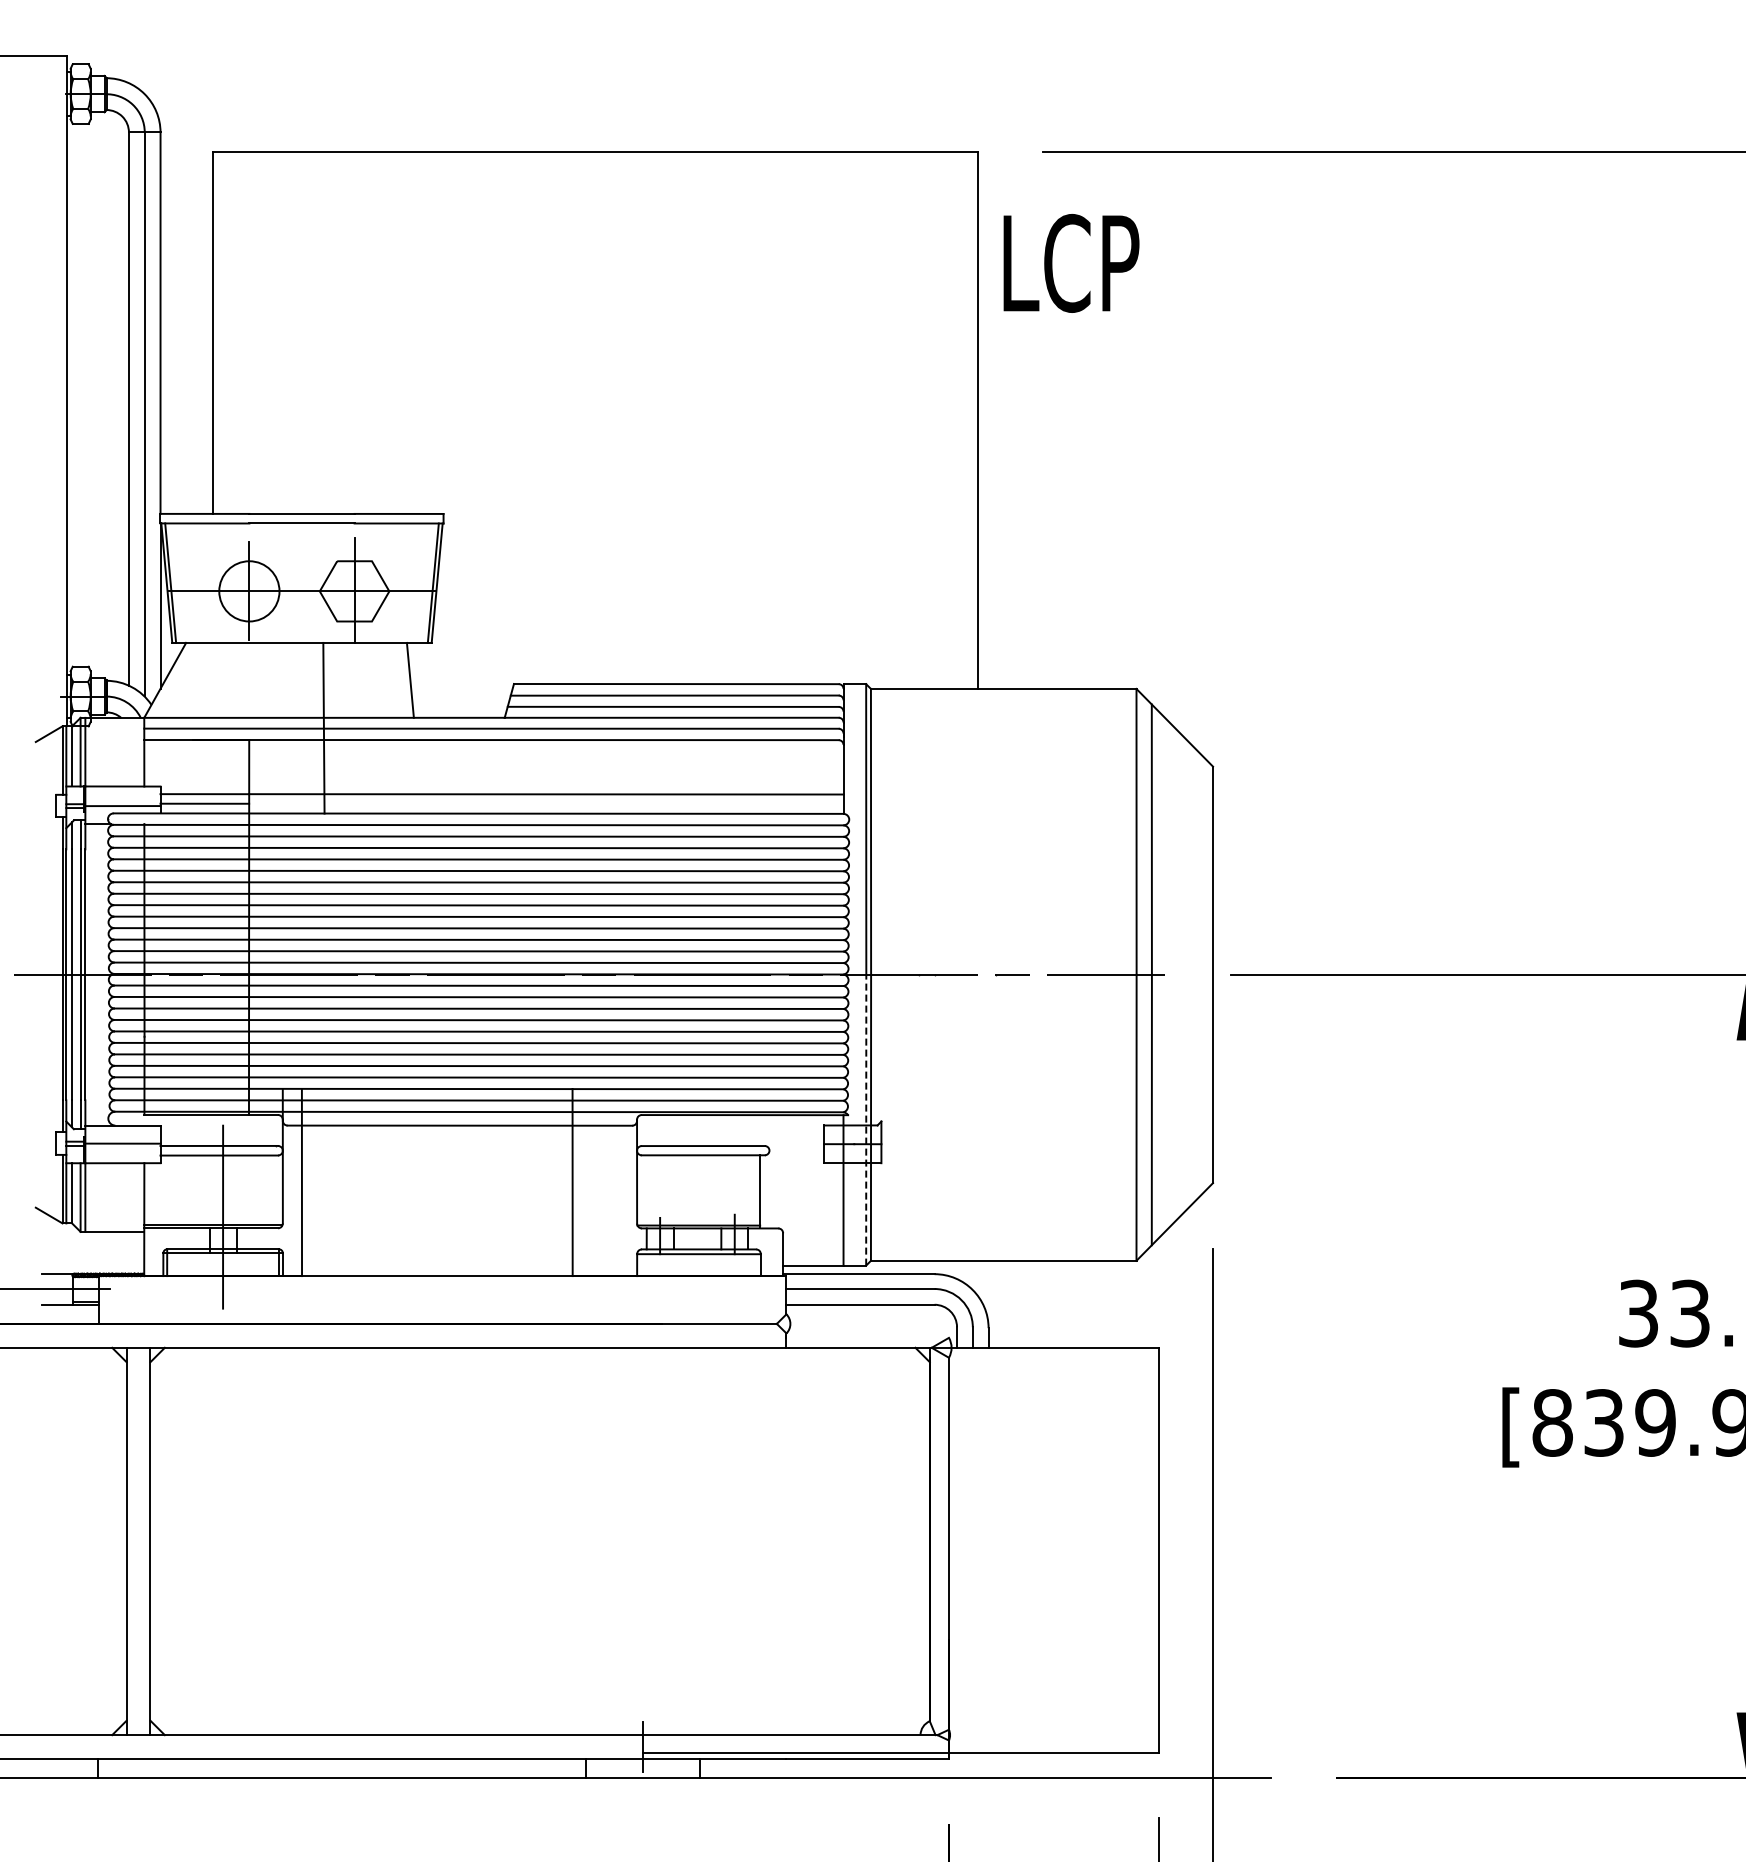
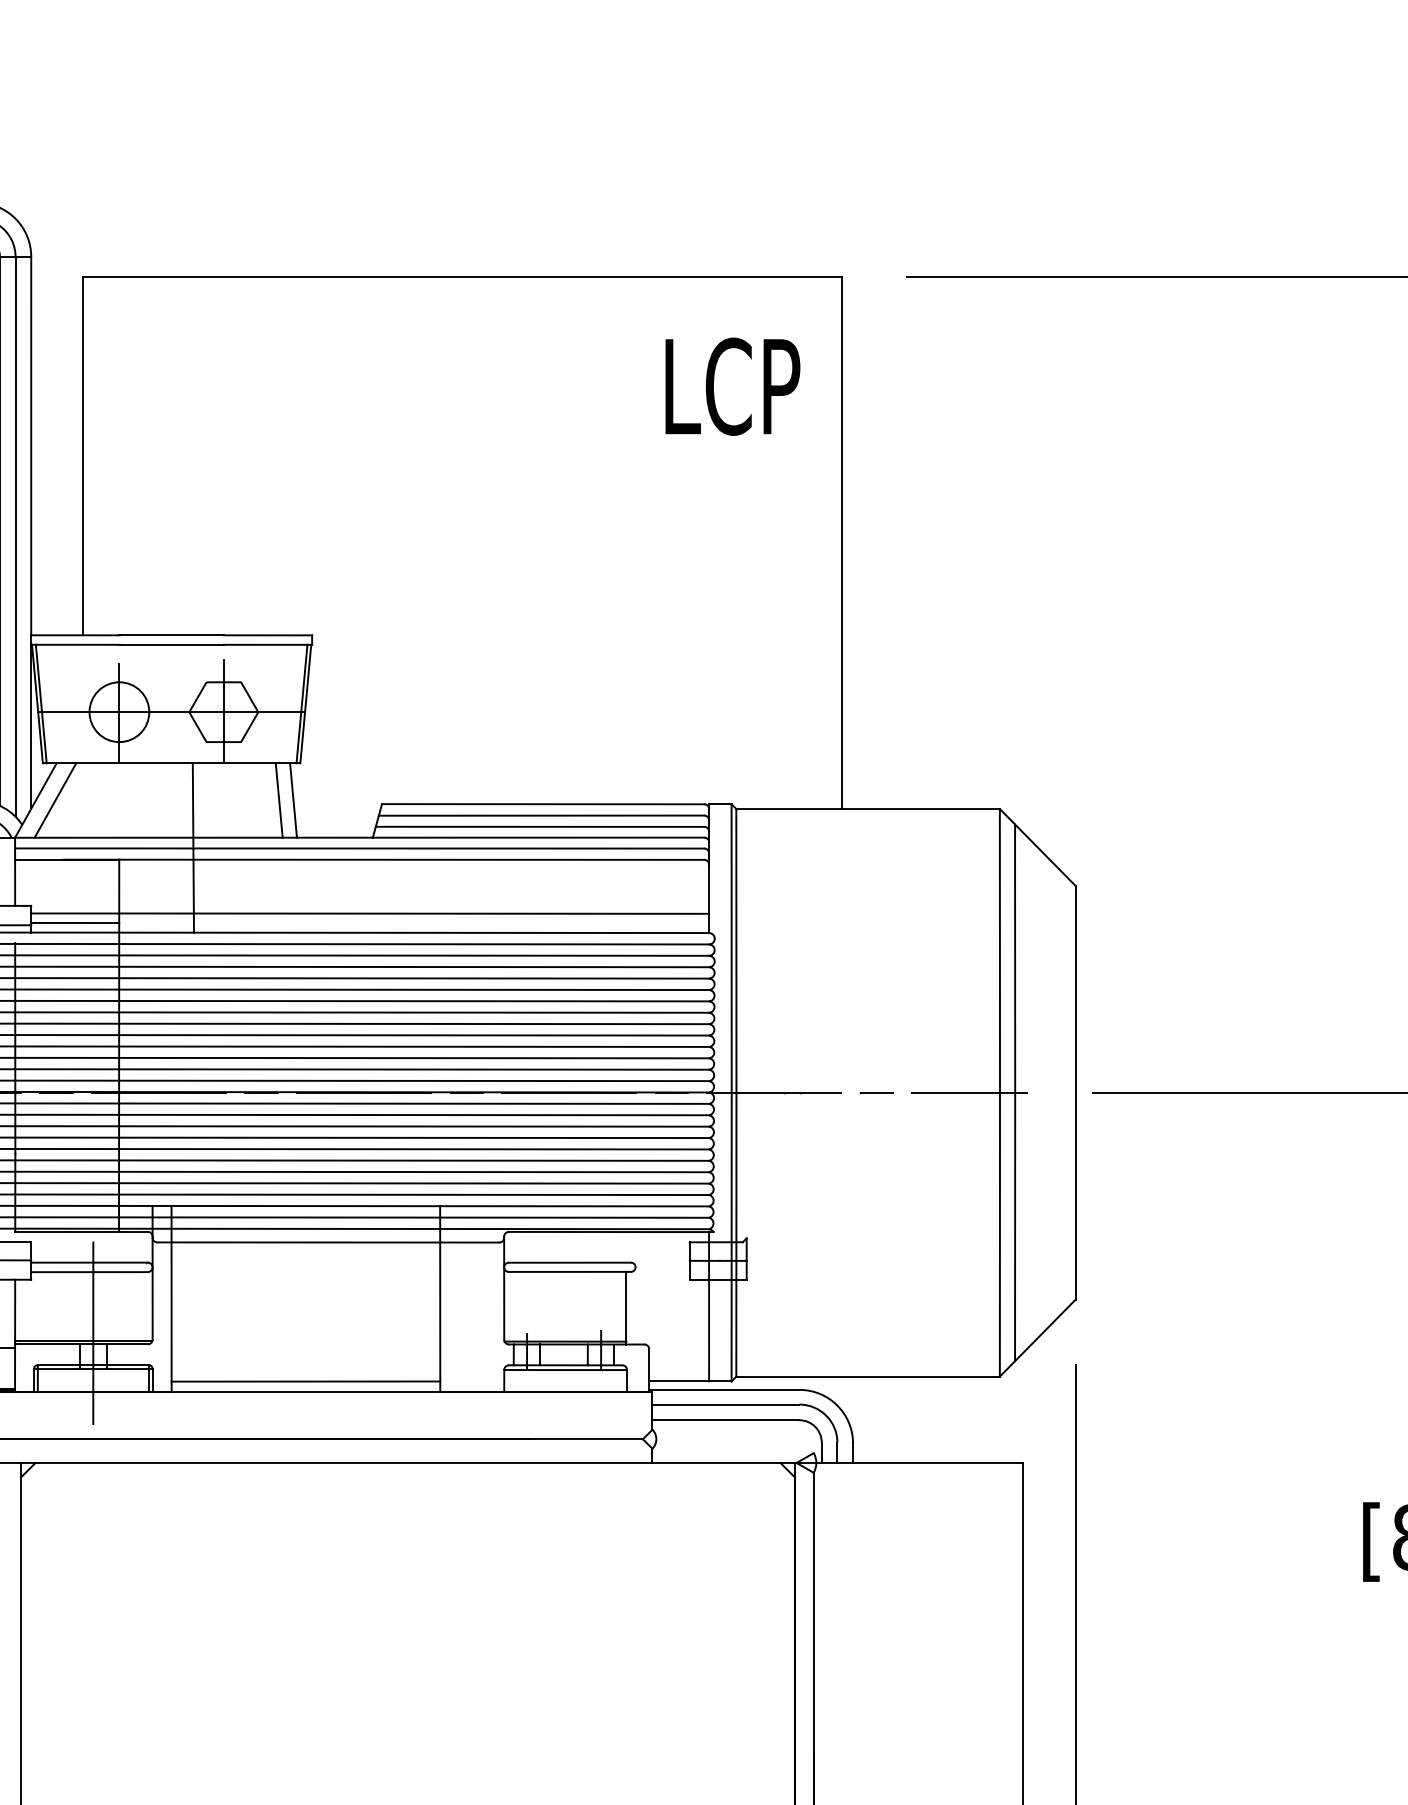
text: (1071, 263) -> (732, 386), moved
line: (184, 679) -> (55, 799), added
line: (424, 679) -> (293, 799), added
line: (866, 1119) -> (731, 1236), dashed -> solid
line: (437, 1265) -> (306, 1381), added

